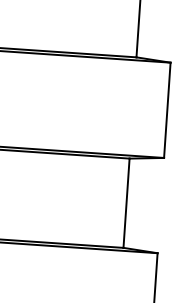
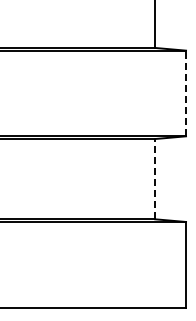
line: (167, 110) -> (186, 93), solid -> dashed
line: (126, 202) -> (155, 178), solid -> dashed

